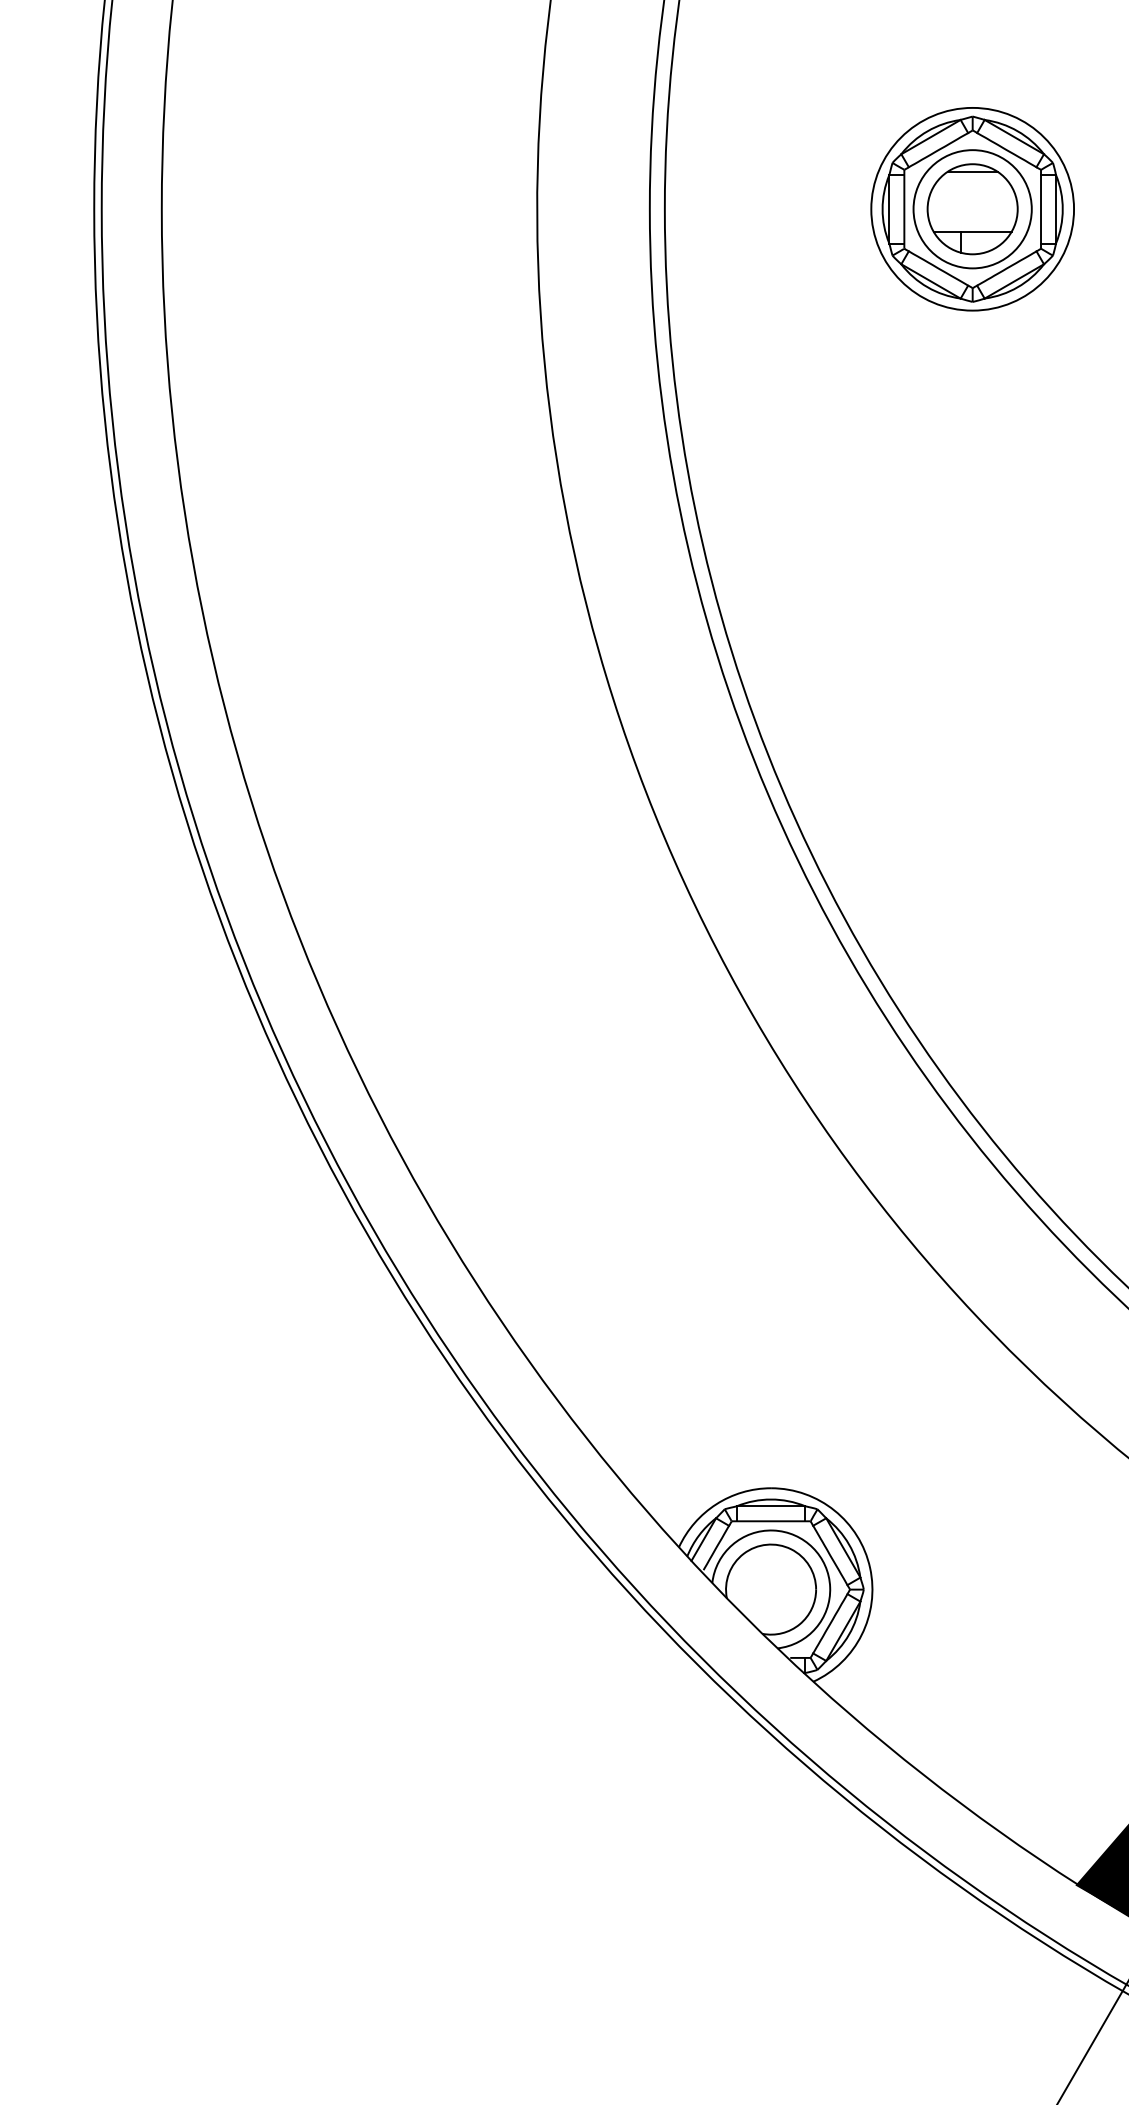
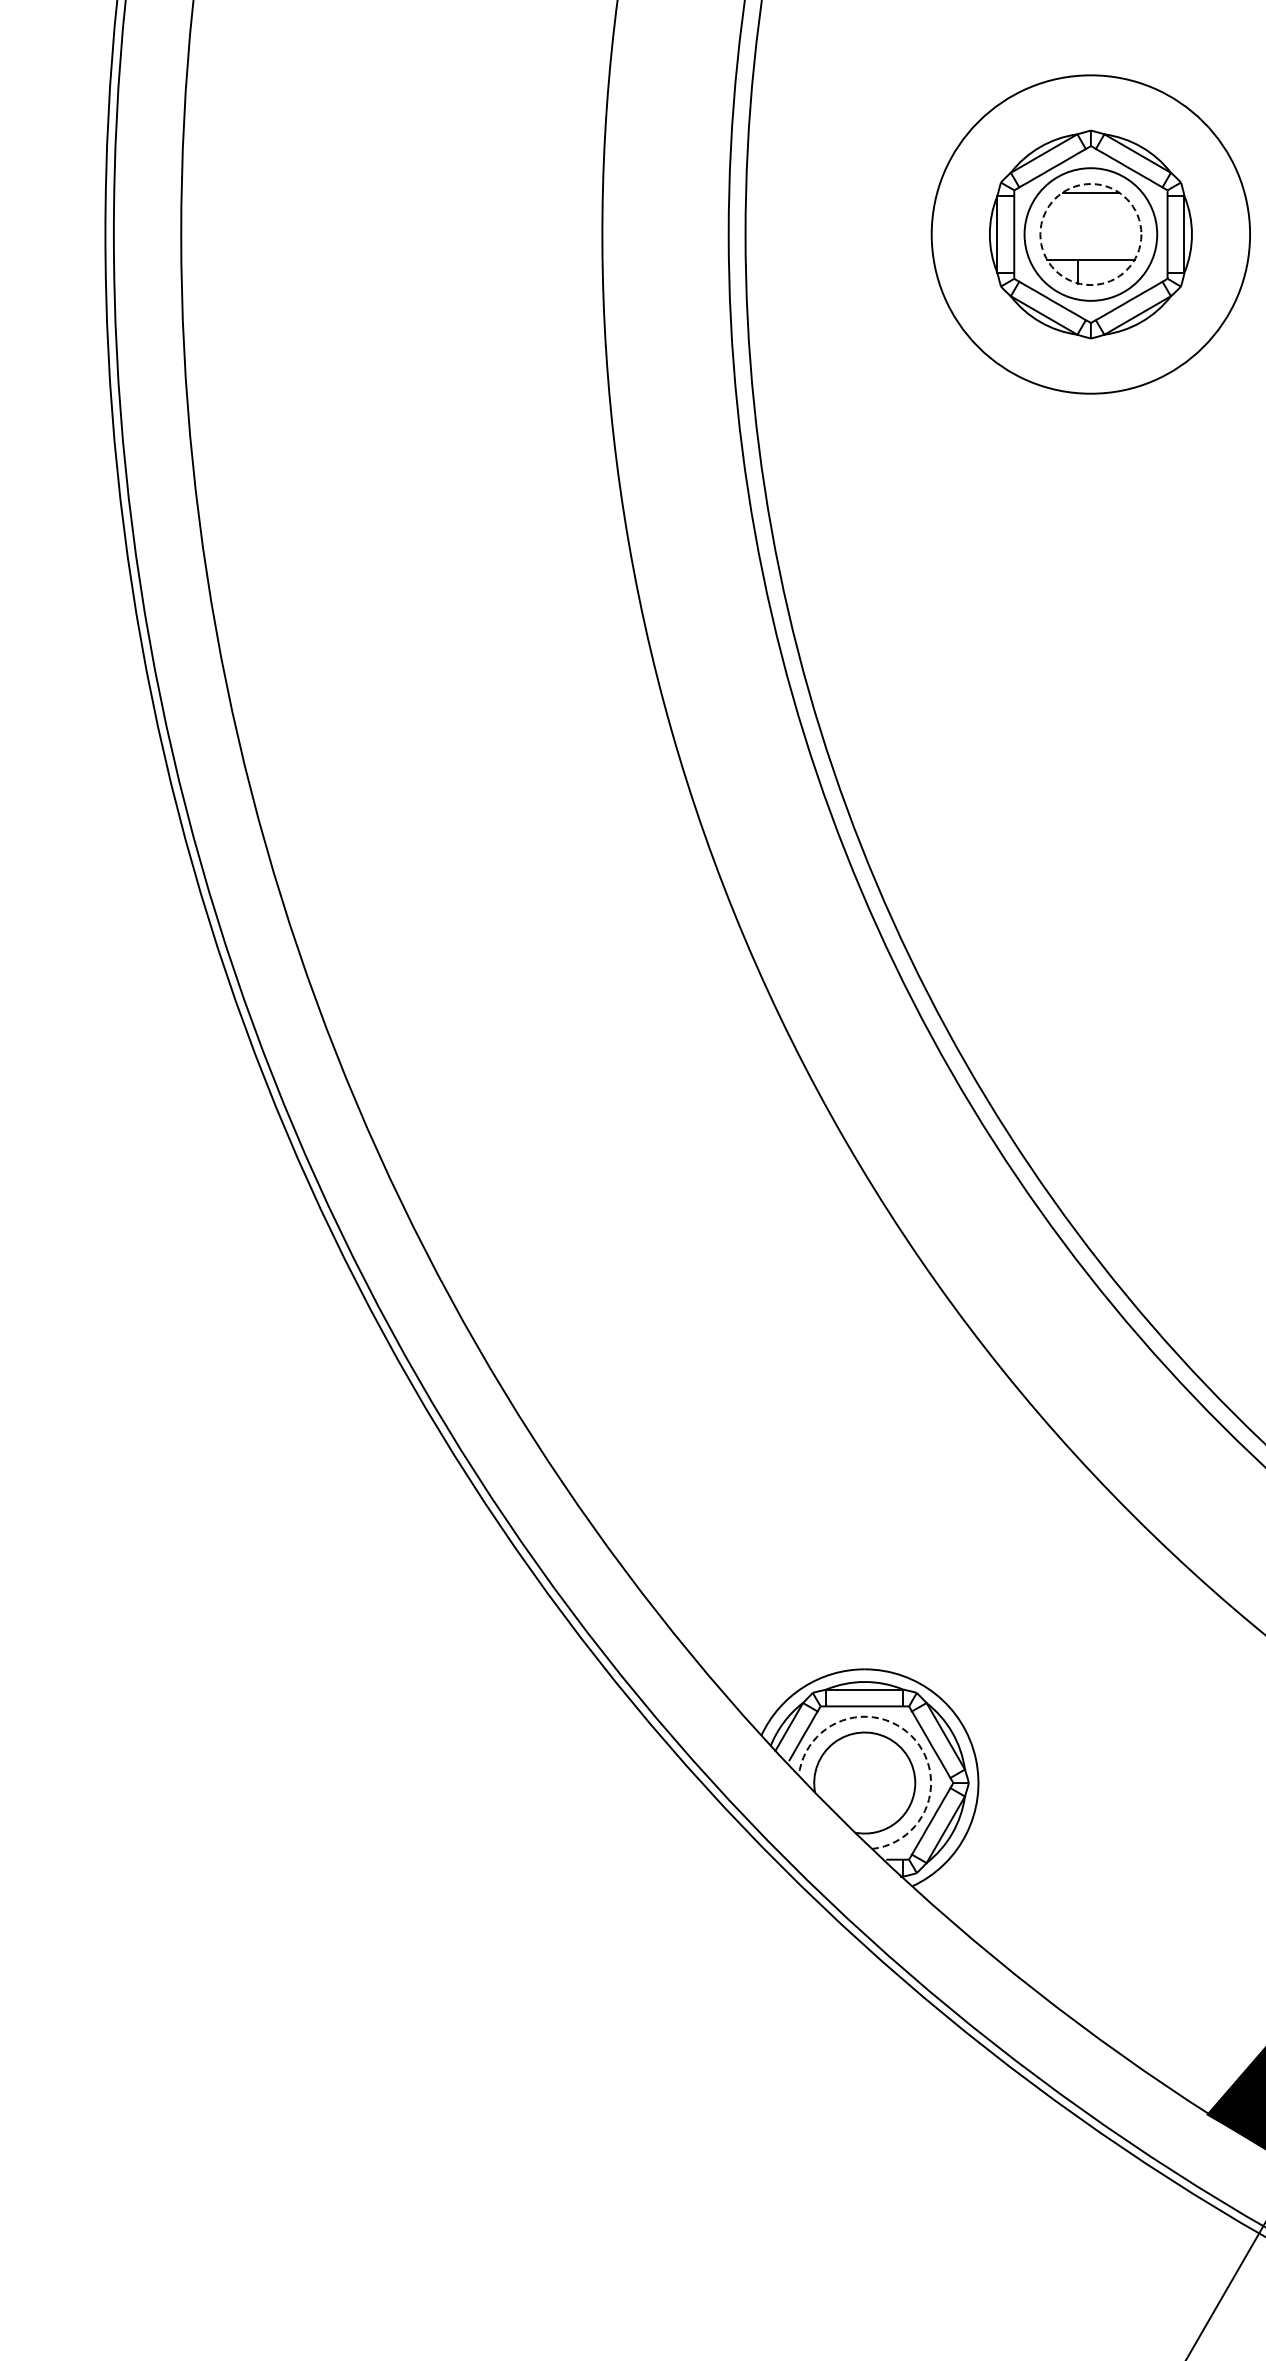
circle: (972, 209) -> (1090, 234), size x1.4
circle: (972, 209) -> (1090, 234), solid -> dashed
arc: (812, 1548) -> (911, 1736), solid -> dashed

